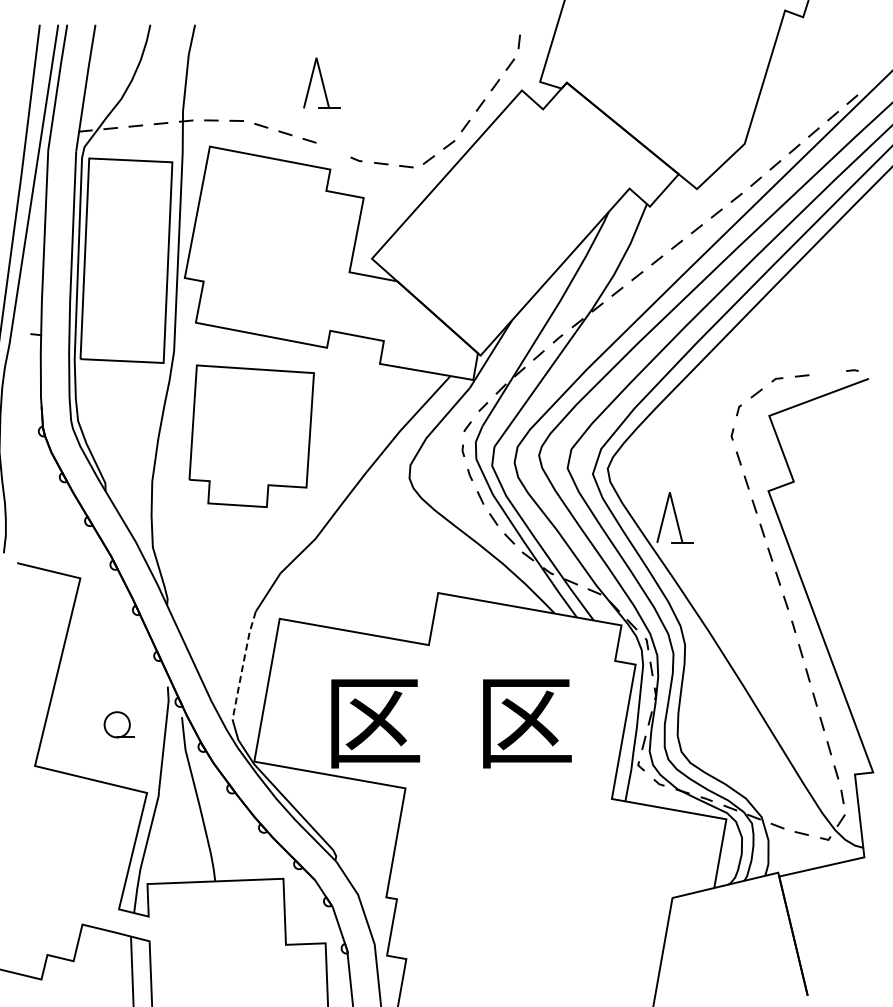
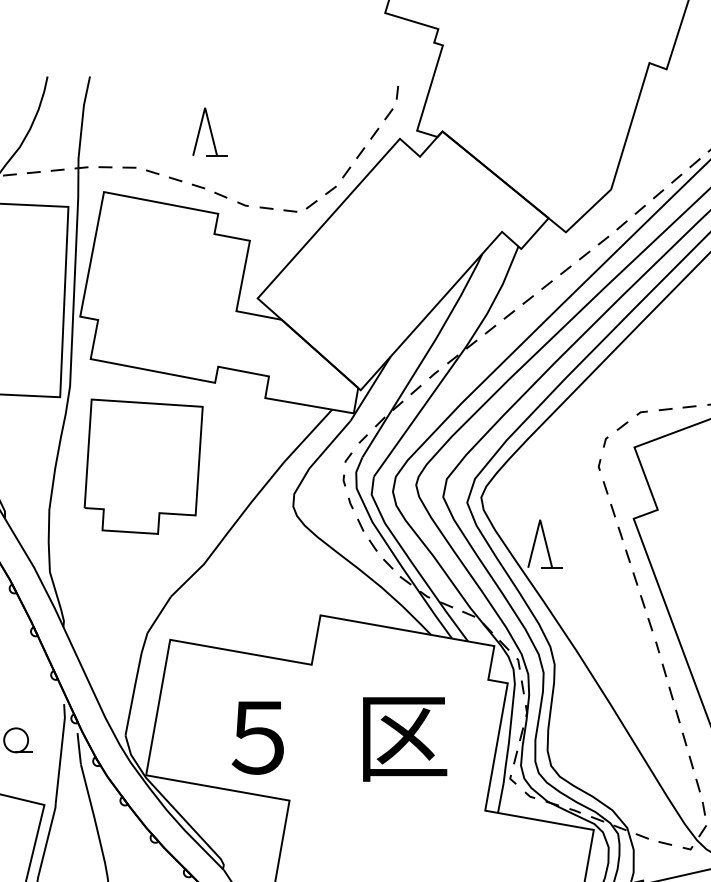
line: (332, 149) -> (220, 194), added
line: (827, 372) -> (689, 406), added
line: (242, 665) -> (134, 684), dashed -> solid
text: (375, 723) -> (261, 739), 区 -> ５

